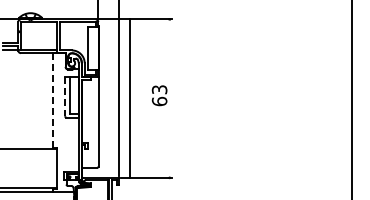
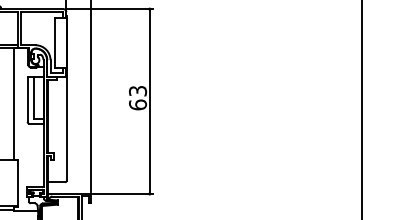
line: (65, 97) -> (28, 100), dashed -> solid
line: (129, 98) -> (149, 101), moved
line: (53, 100) -> (14, 103), dashed -> solid

